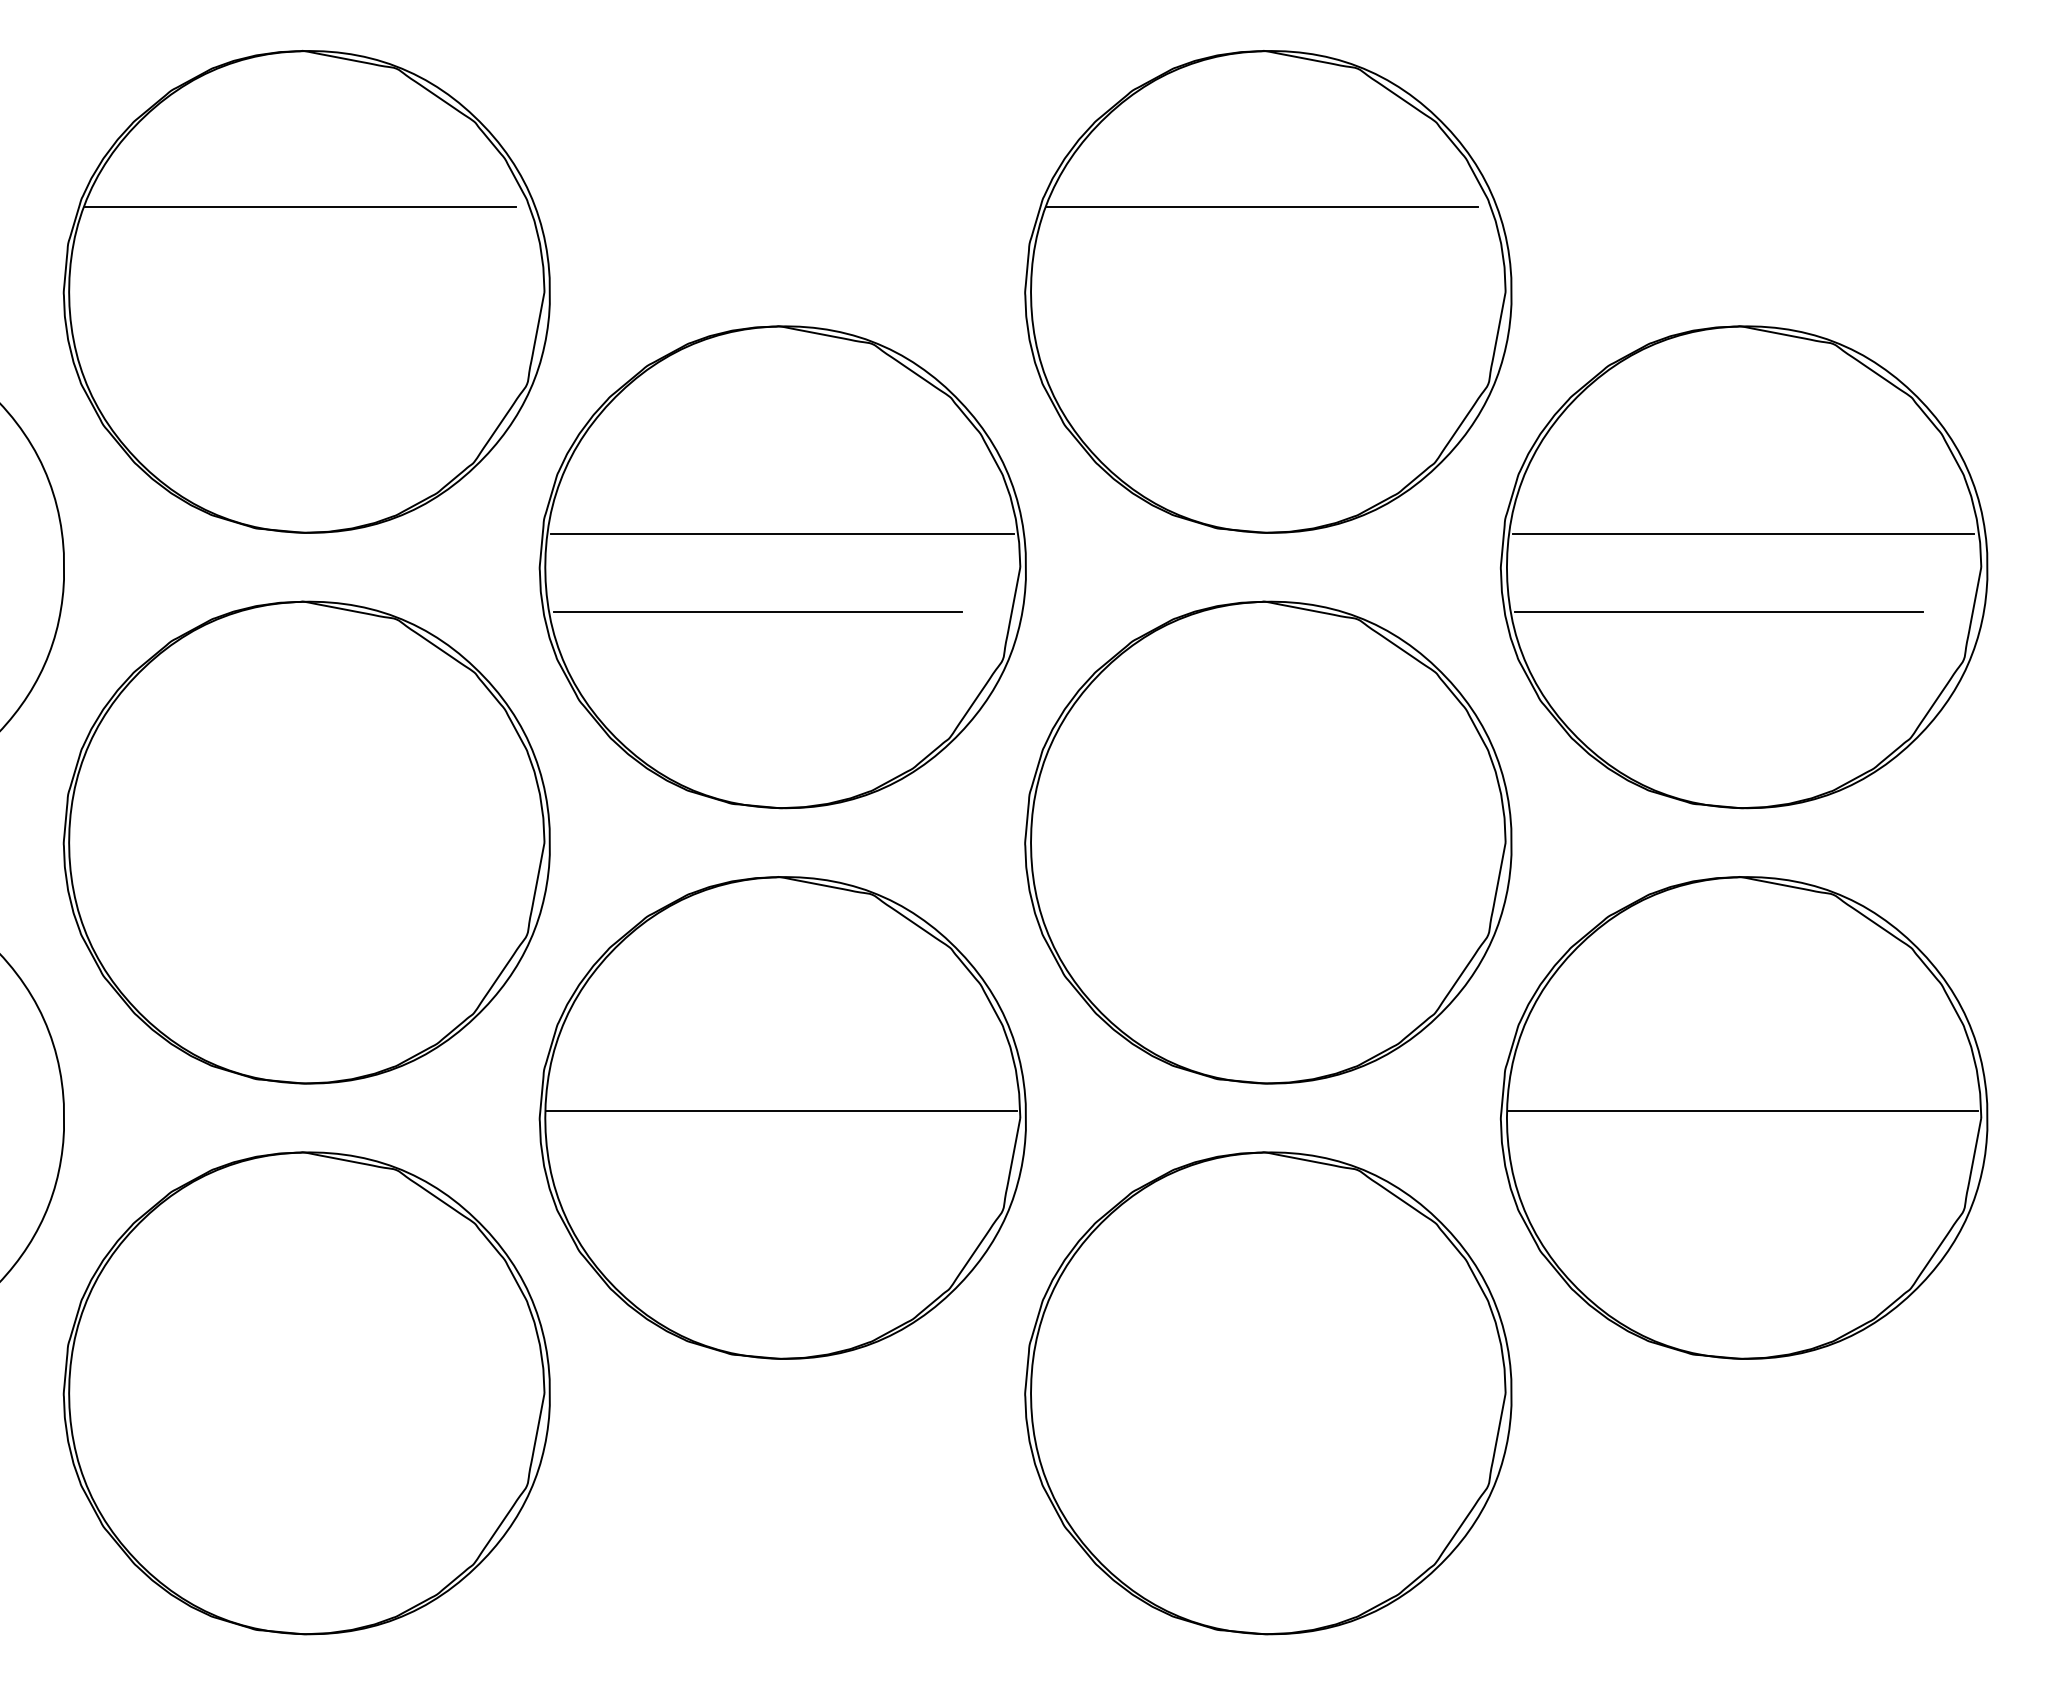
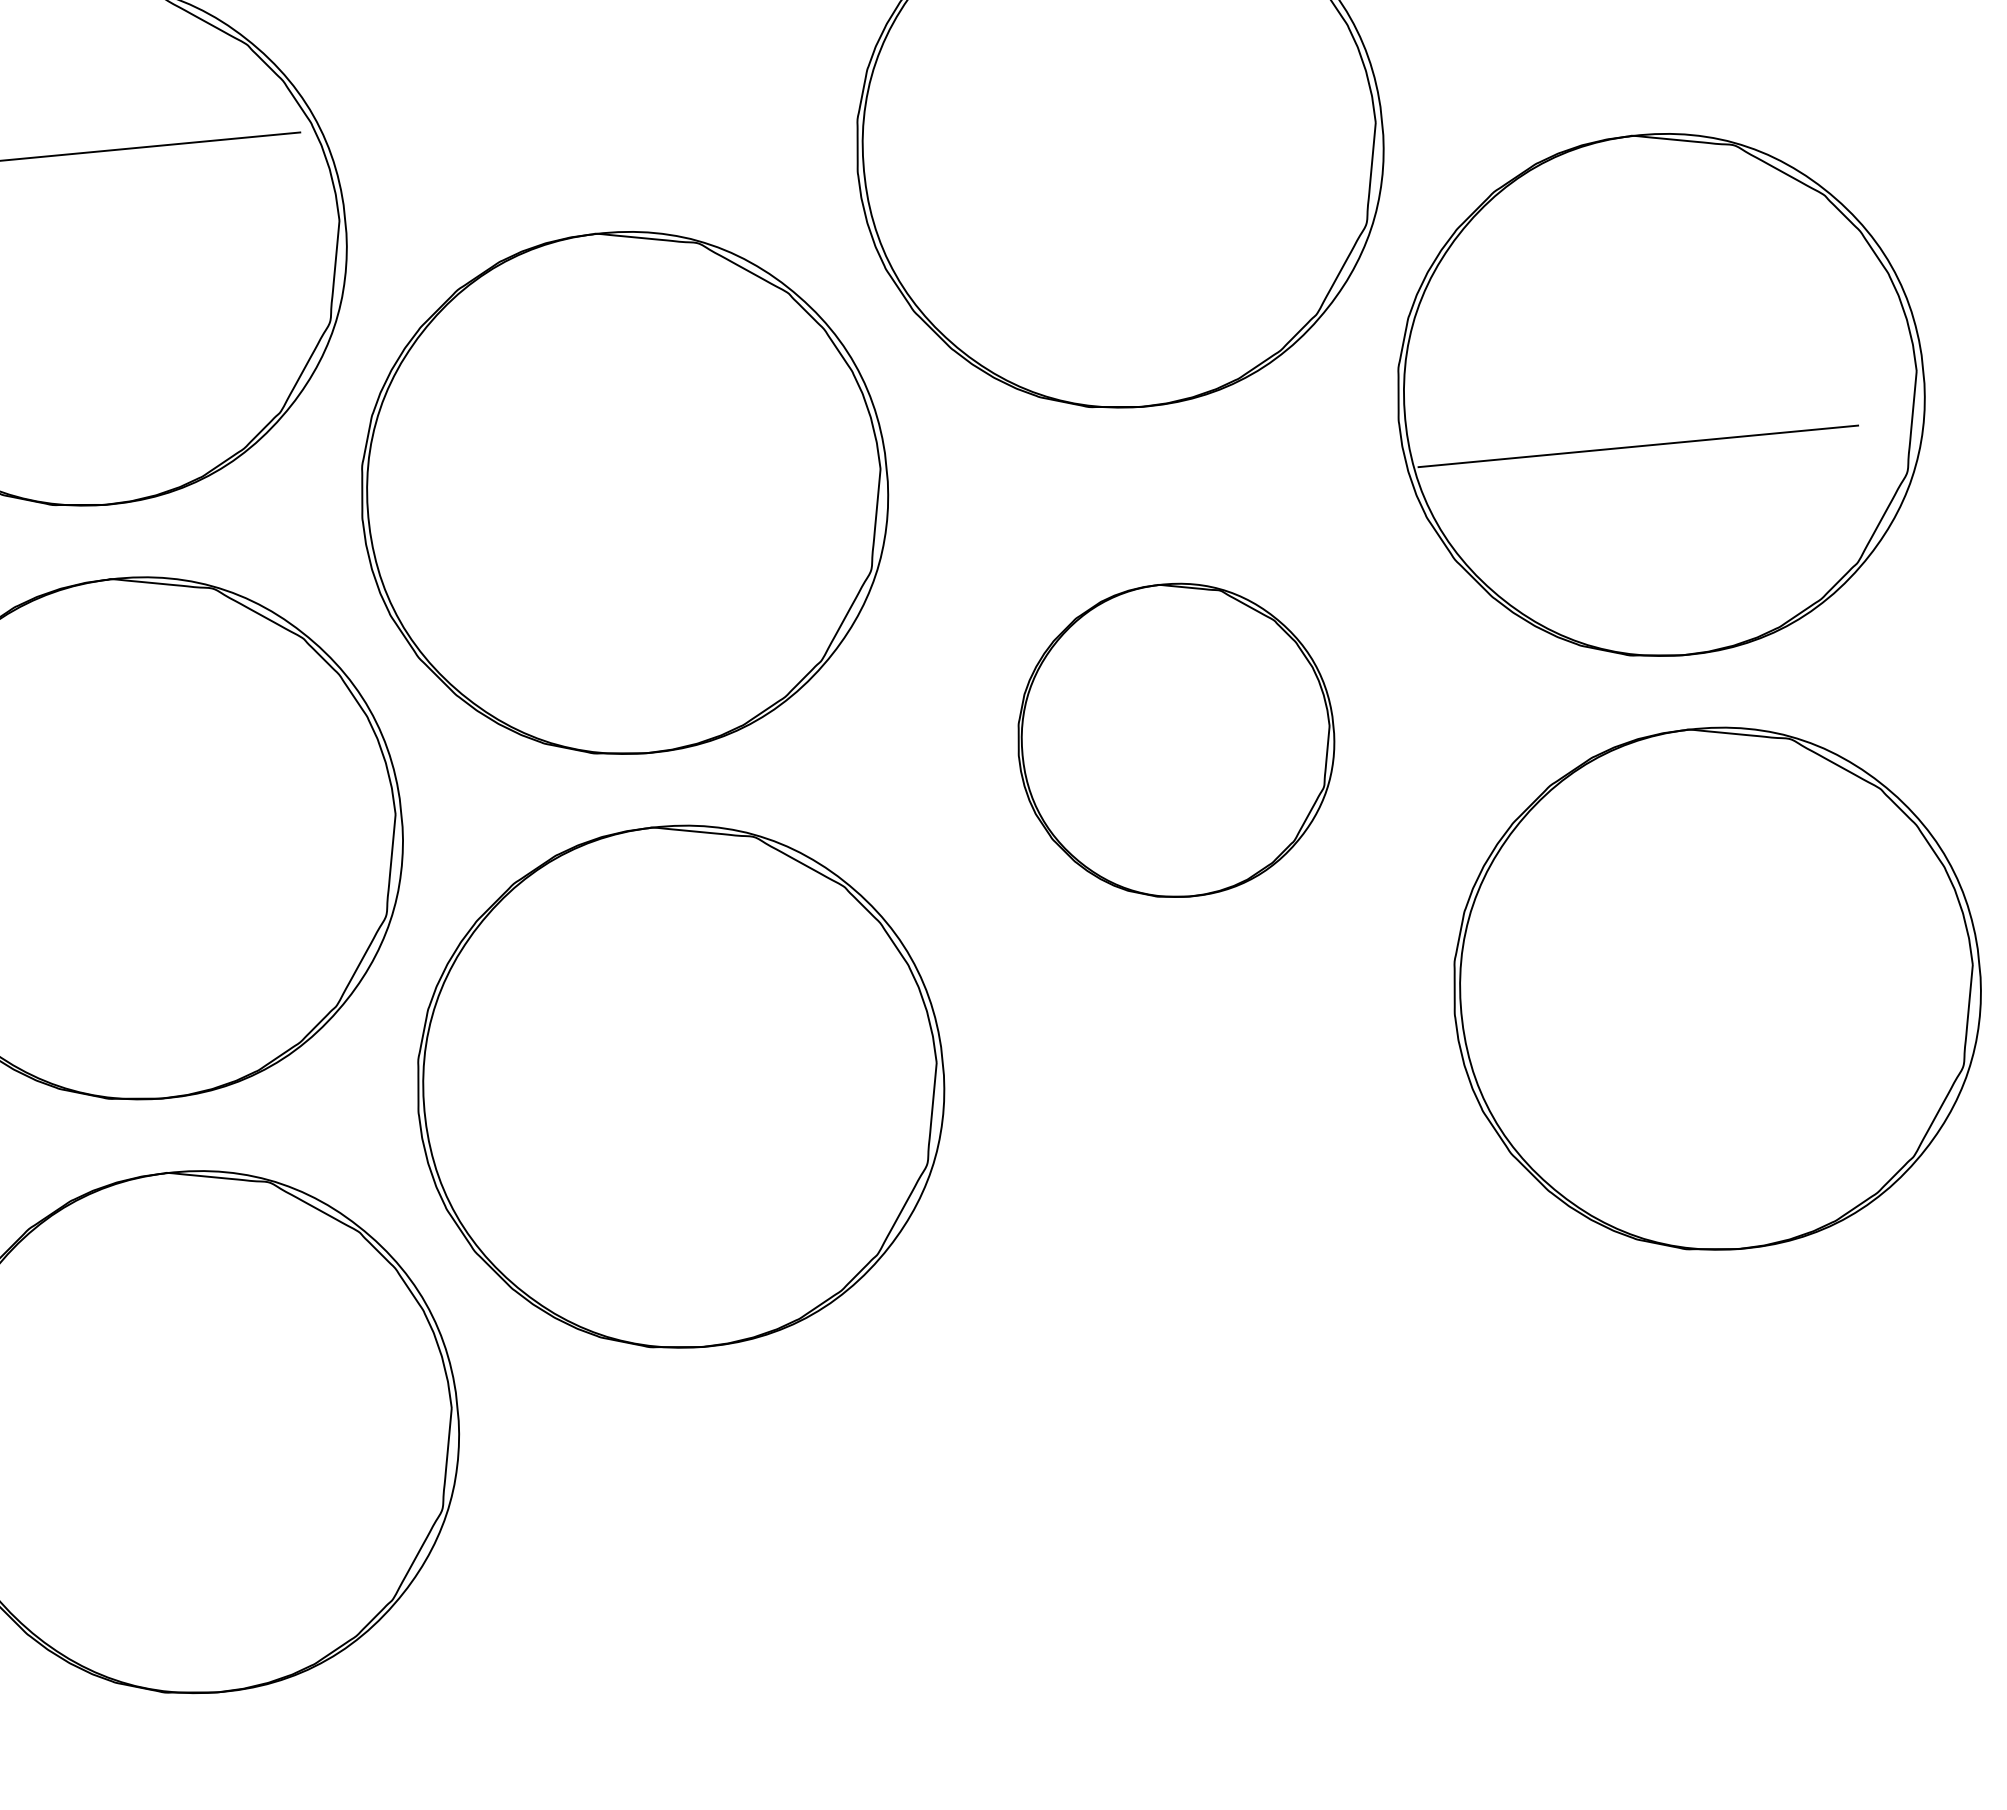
line: (1261, 207) -> (1103, 56), removed
line: (781, 534) -> (619, 458), removed
line: (1743, 534) -> (1656, 359), removed
line: (757, 612) -> (601, 544), removed
part: (1268, 842) -> (1176, 740), size x0.6
line: (781, 1111) -> (678, 1080), removed
line: (1742, 1111) -> (1714, 982), removed
part: (1268, 1393) -> (1232, 1334), removed

